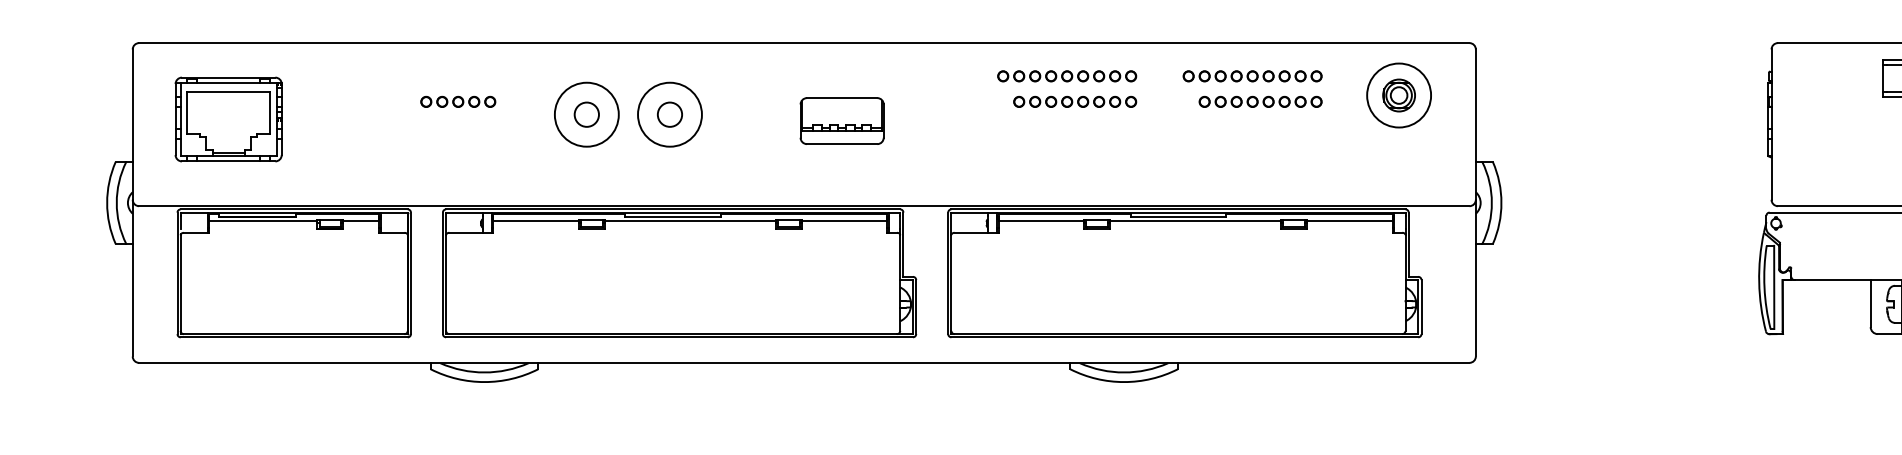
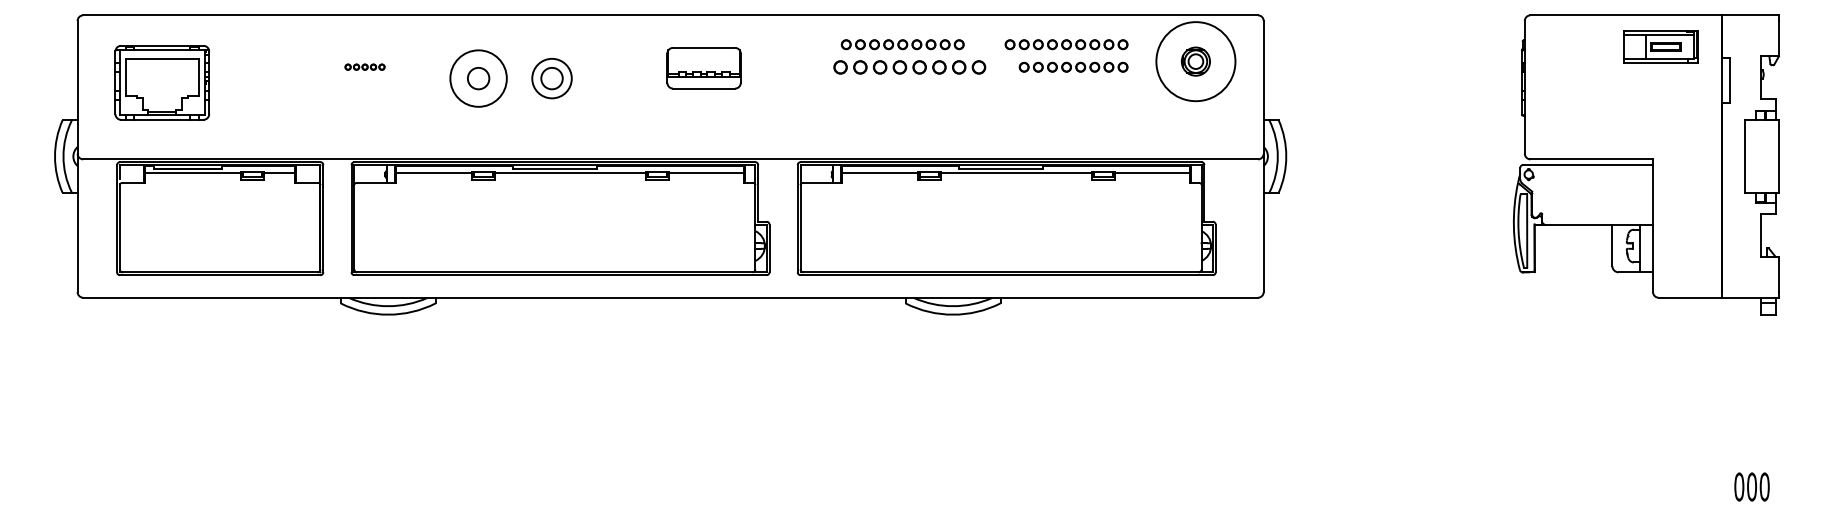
circle: (1398, 95) -> (1195, 61), size x1.4
part: (457, 101) -> (364, 66), size x0.6
part: (1074, 101) -> (909, 66), size x1.4
circle: (669, 114) -> (551, 78), size x0.7
part: (841, 121) -> (703, 68), moved

